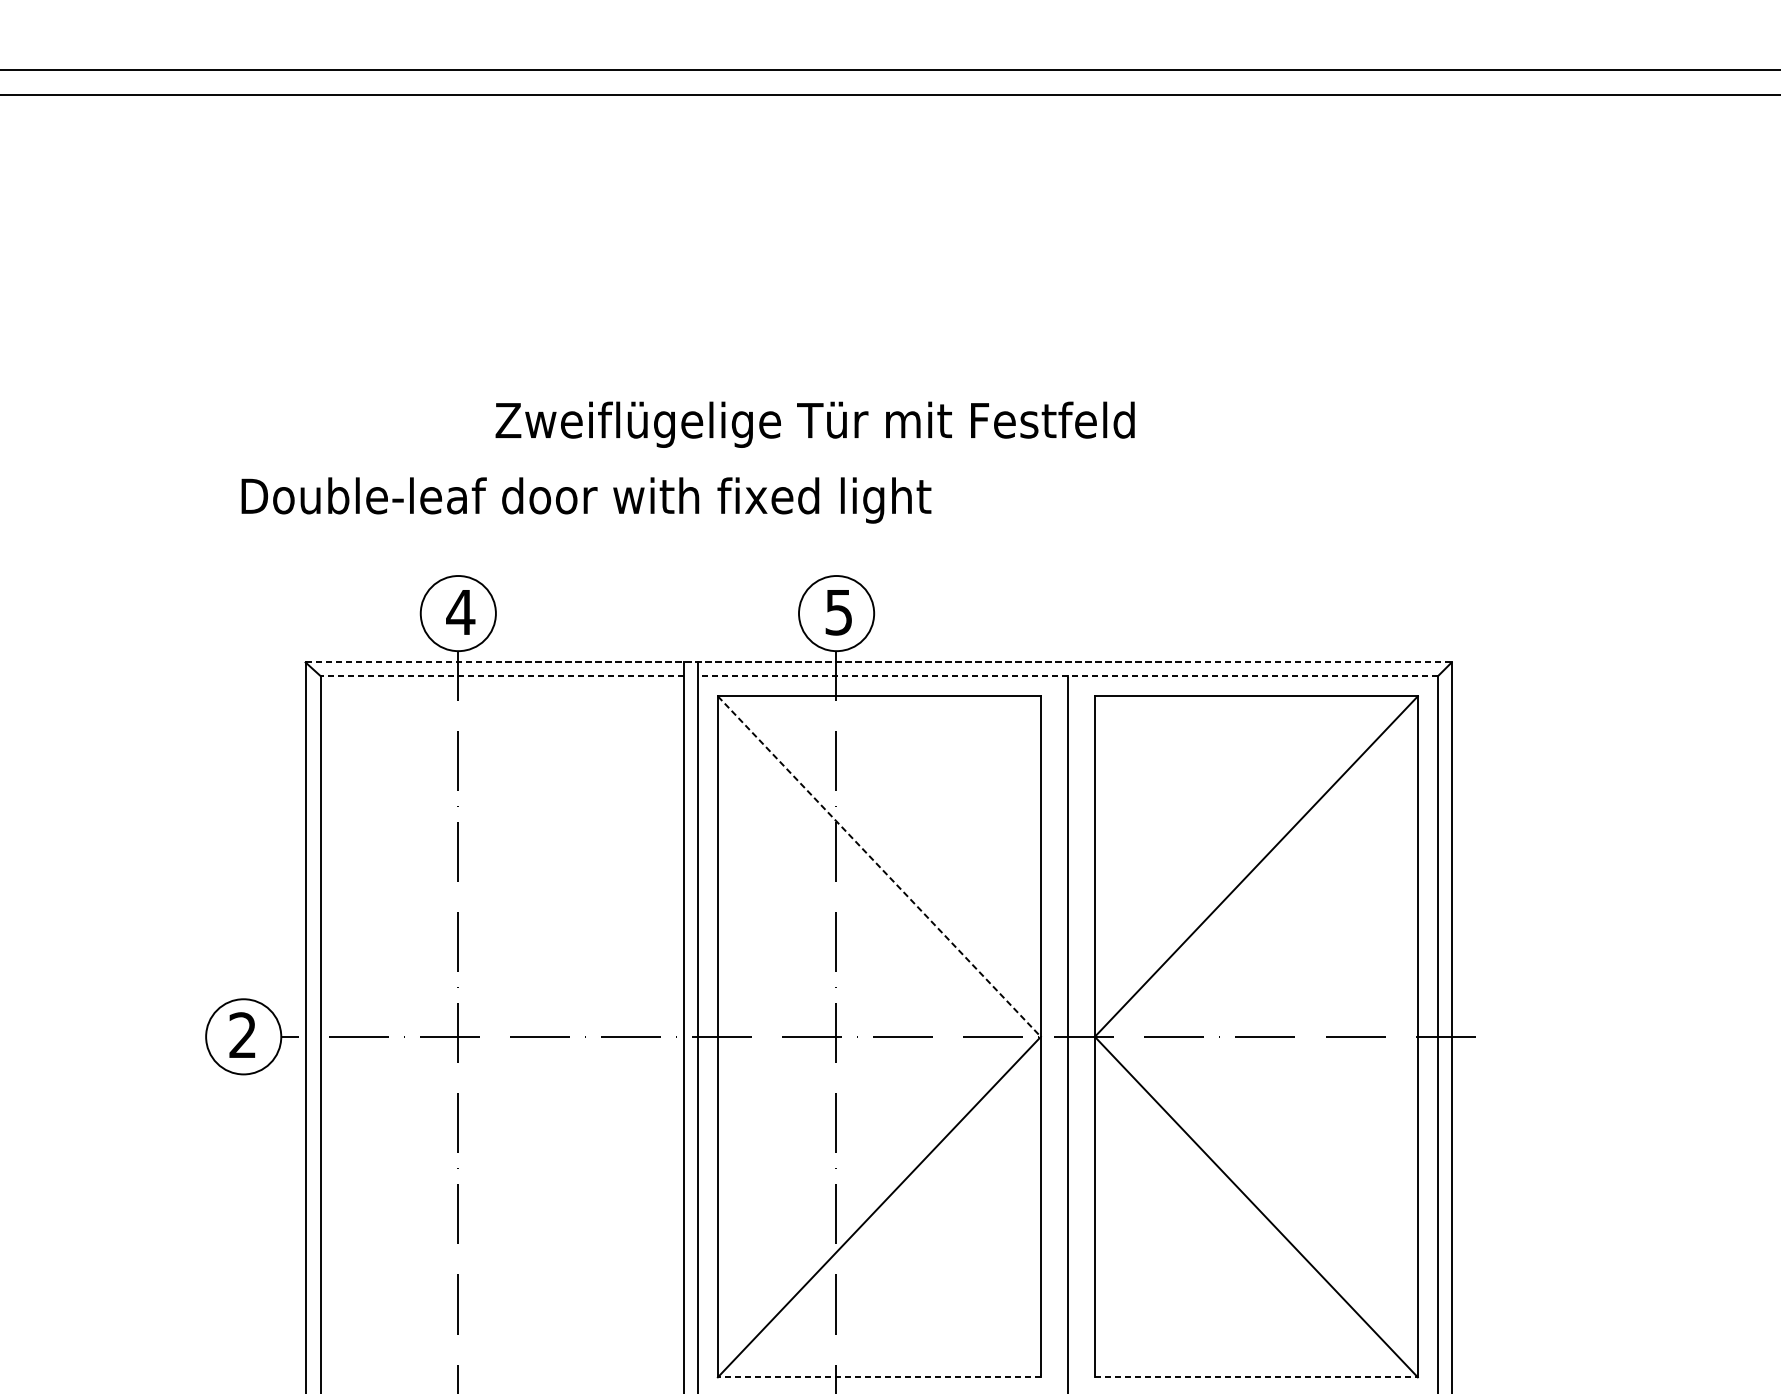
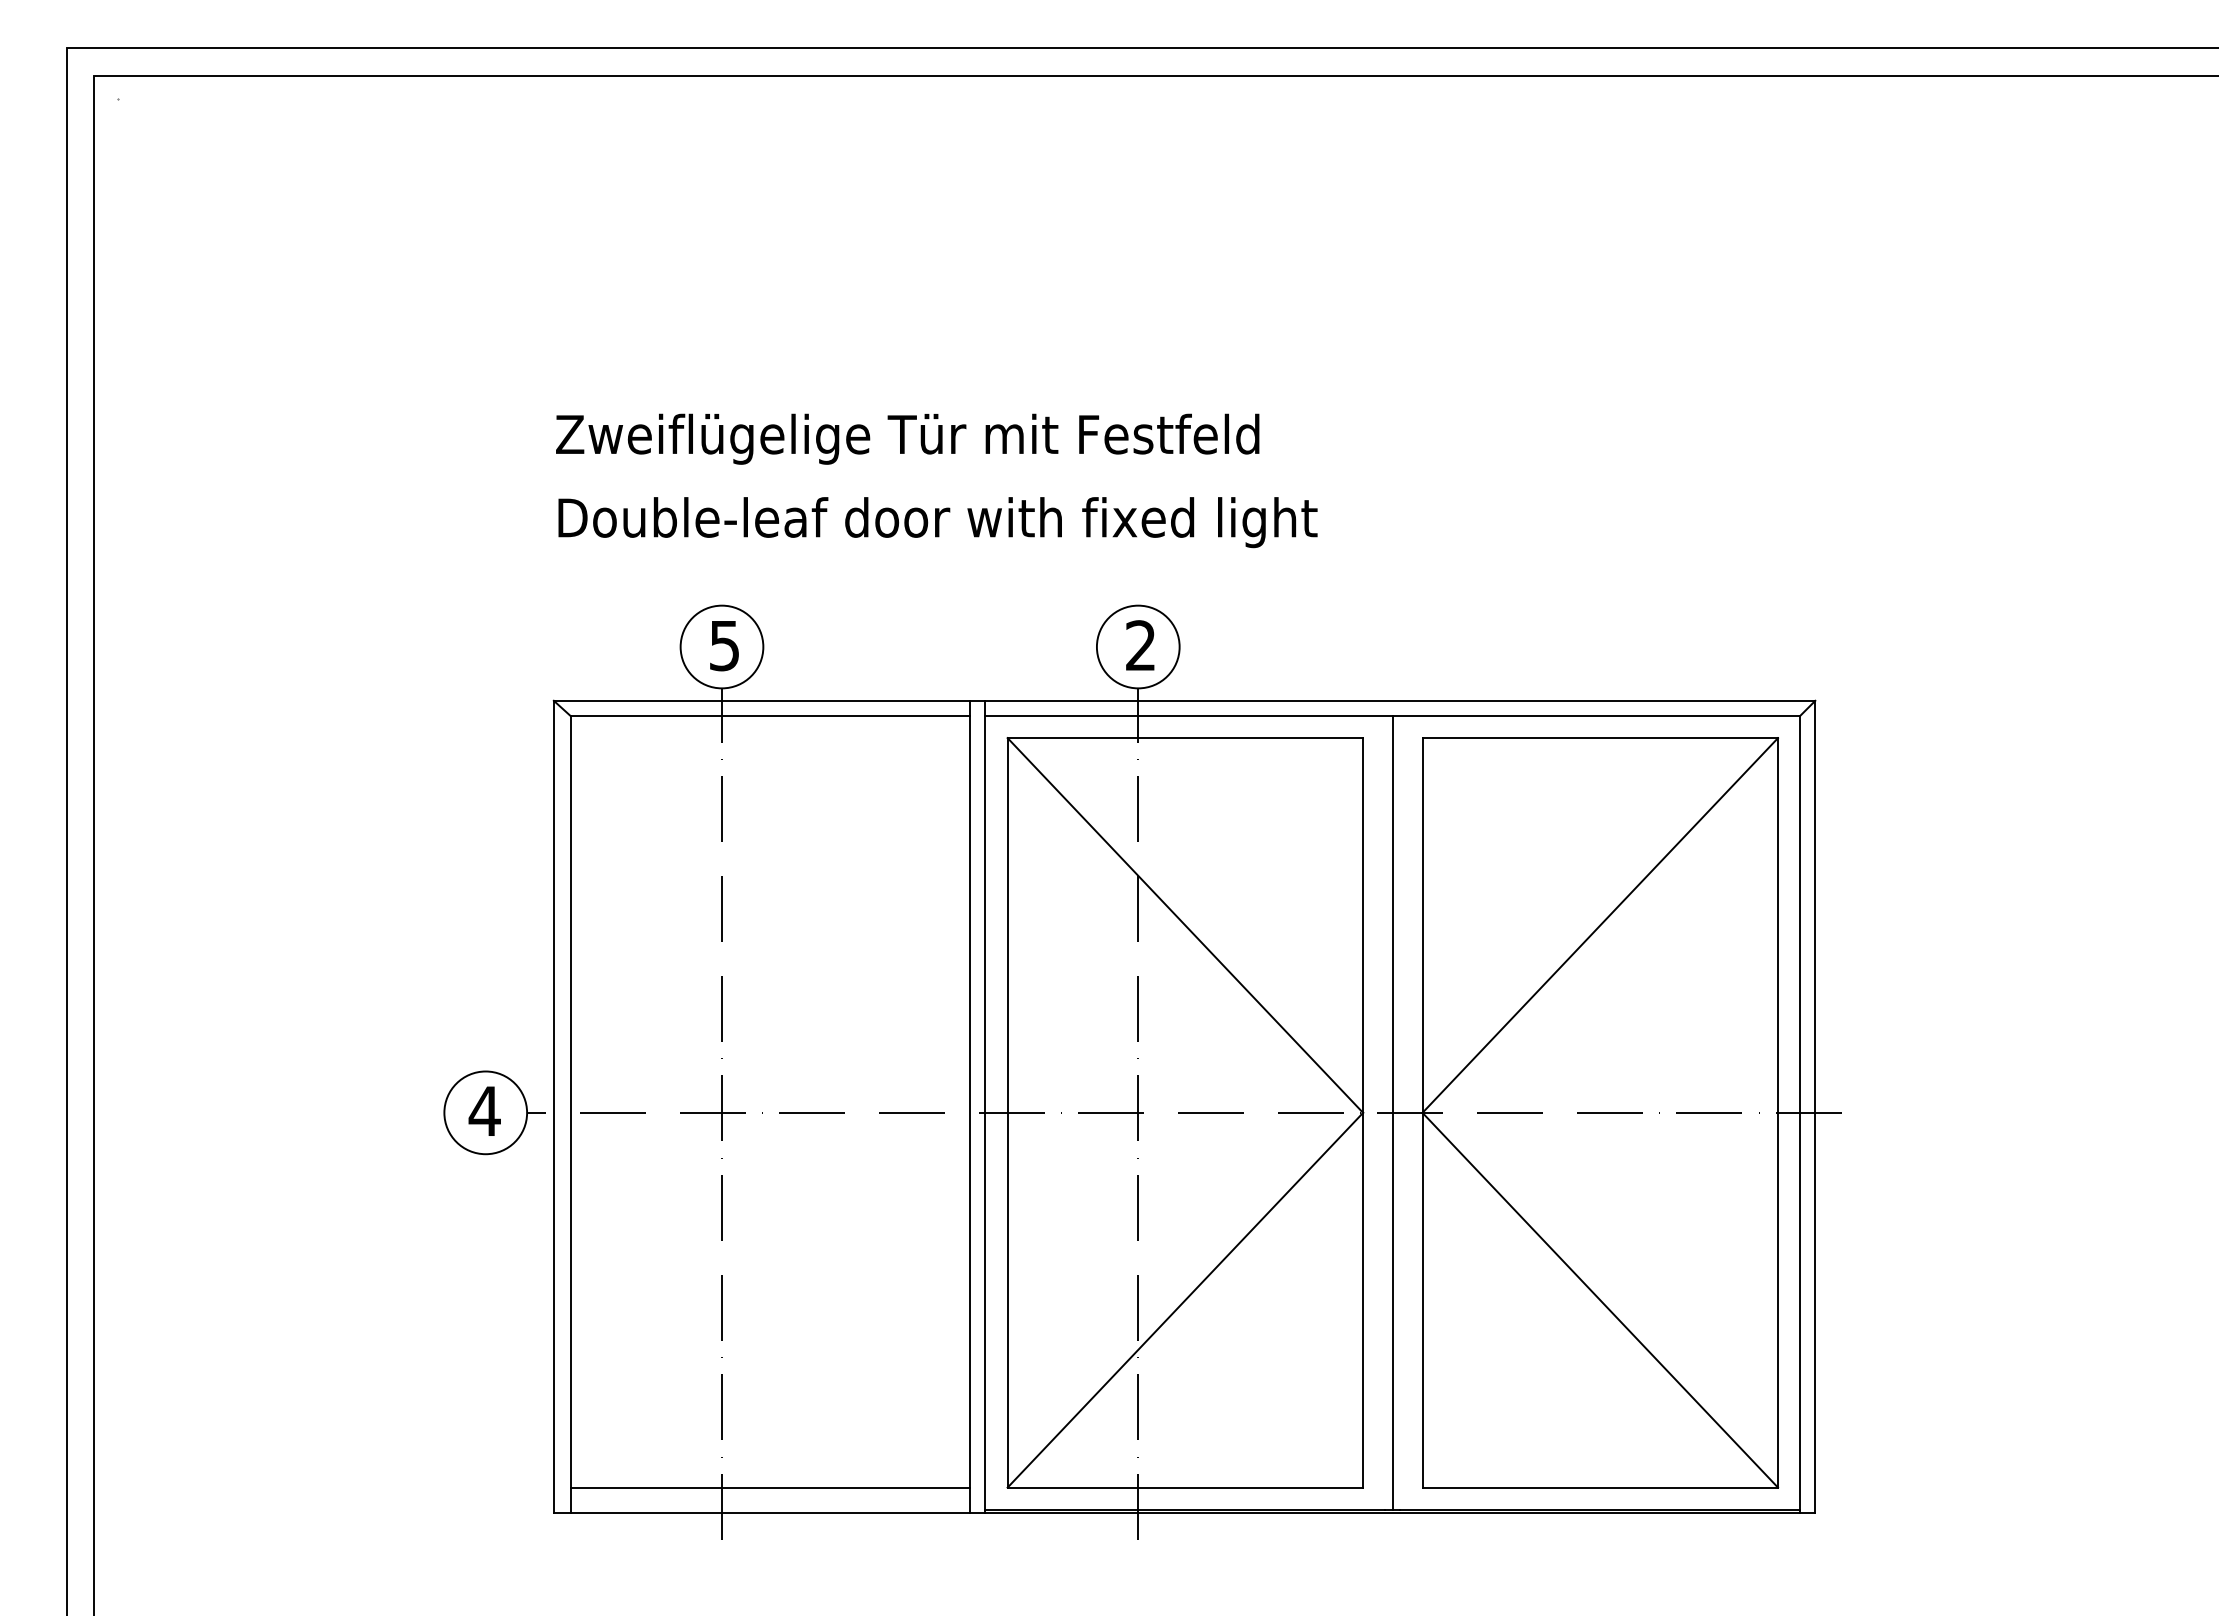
text: (814, 424) -> (907, 438), moved
text: (586, 500) -> (937, 522), moved
text: (838, 612) -> (1140, 645), 5 -> 2
text: (460, 613) -> (724, 646), 4 -> 5
line: (878, 662) -> (1184, 700), dashed -> solid
line: (502, 675) -> (770, 715), dashed -> solid
line: (1067, 675) -> (1392, 715), dashed -> solid
line: (879, 866) -> (1185, 925), dashed -> solid
text: (242, 1034) -> (484, 1110), 2 -> 4
line: (502, 1377) -> (770, 1487), added
line: (879, 1377) -> (1185, 1487), dashed -> solid
line: (1256, 1377) -> (1600, 1487), dashed -> solid

